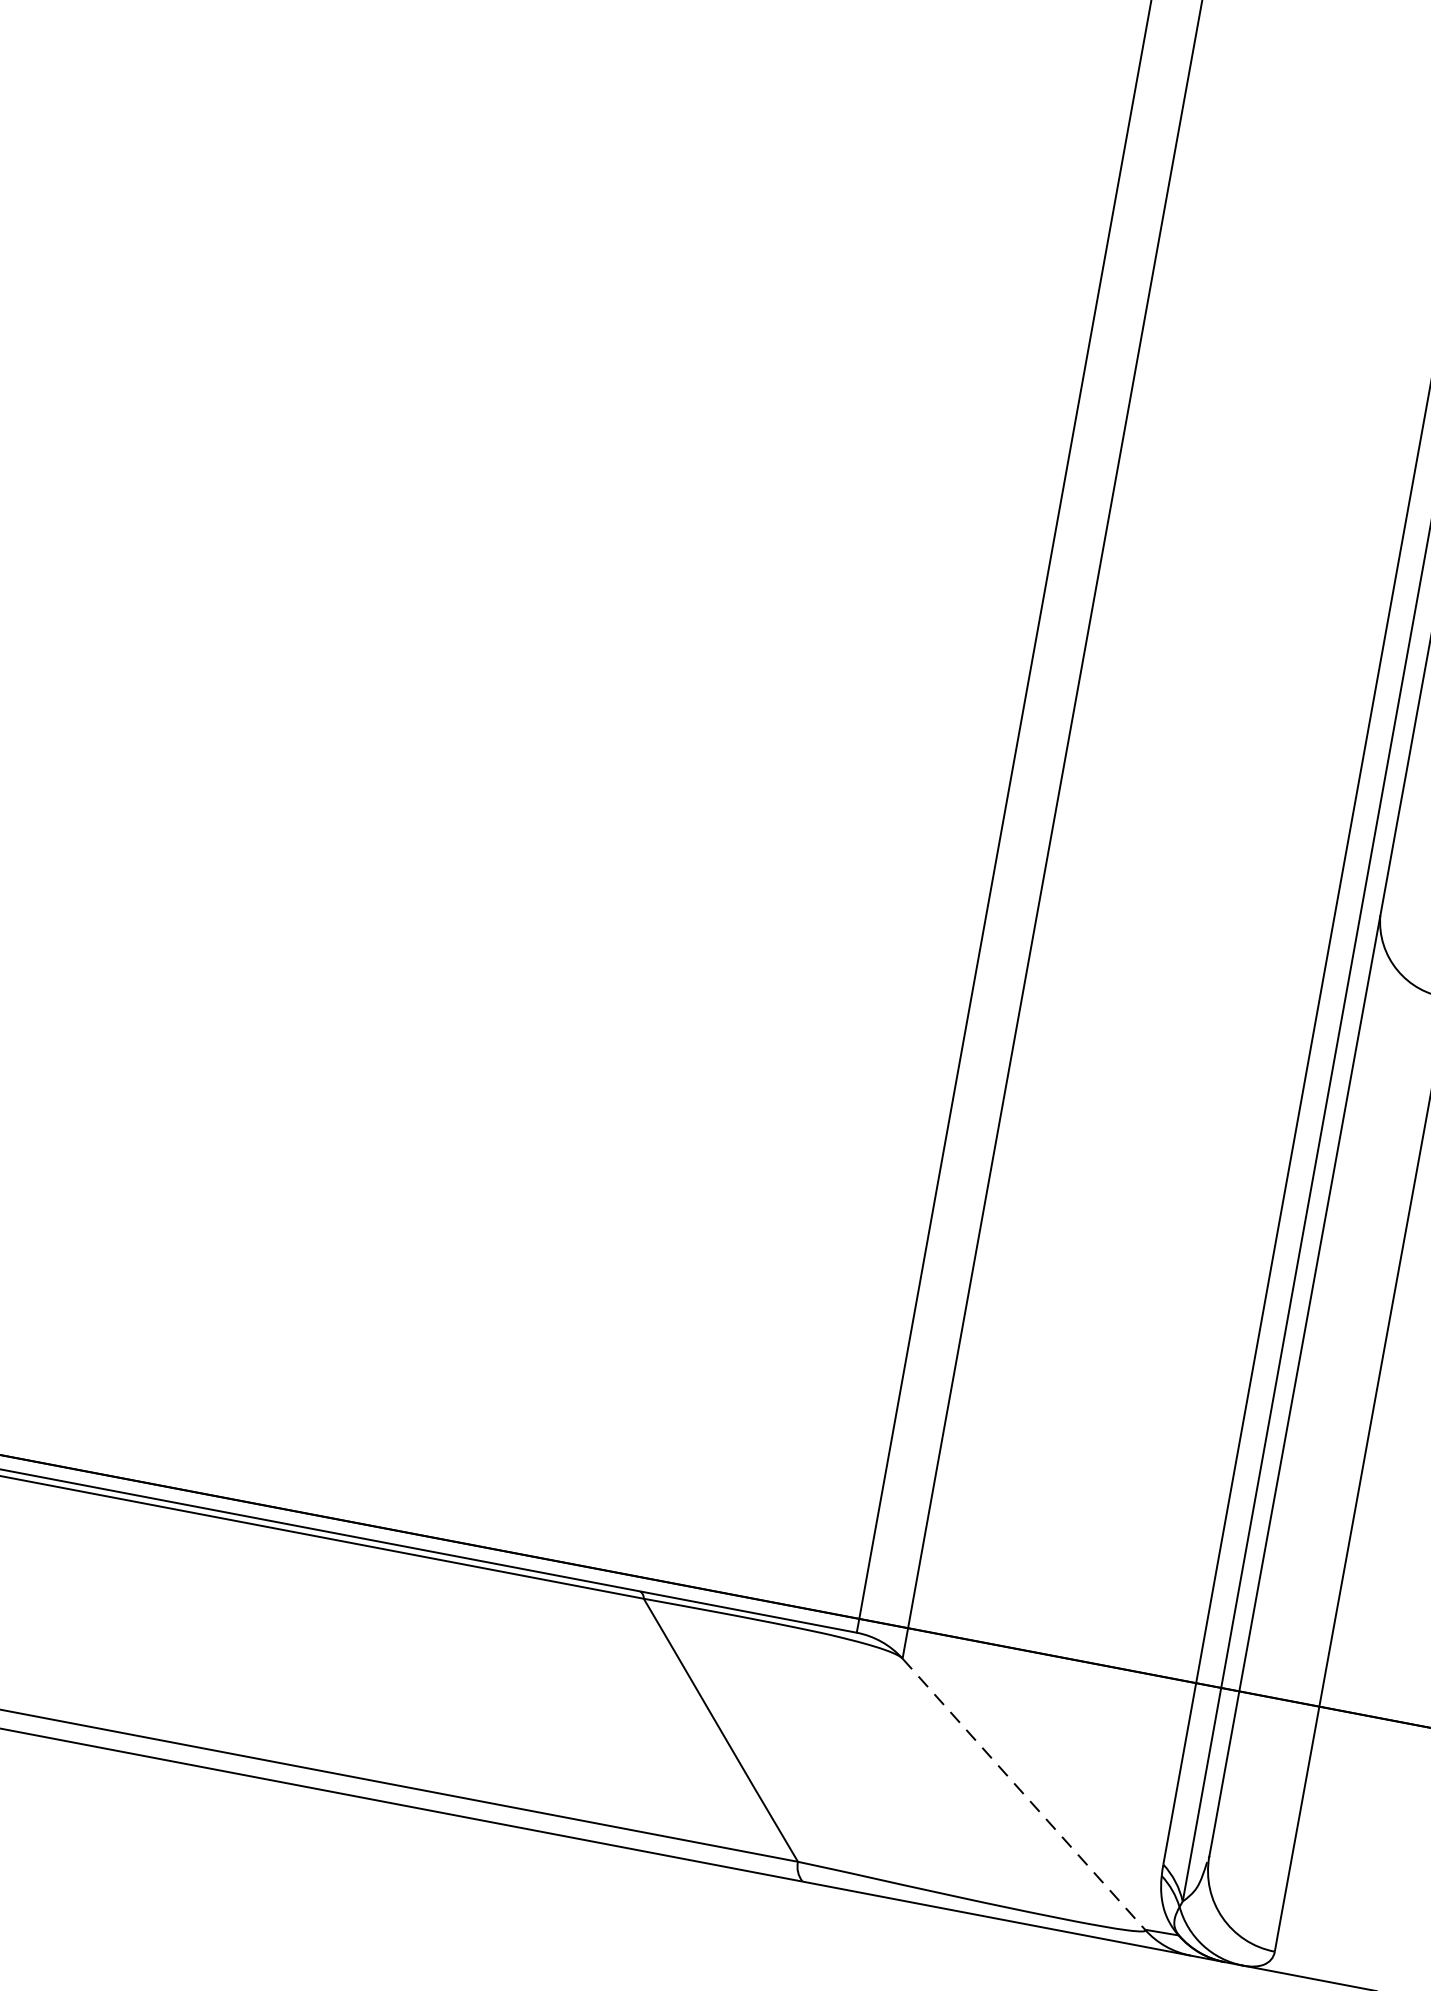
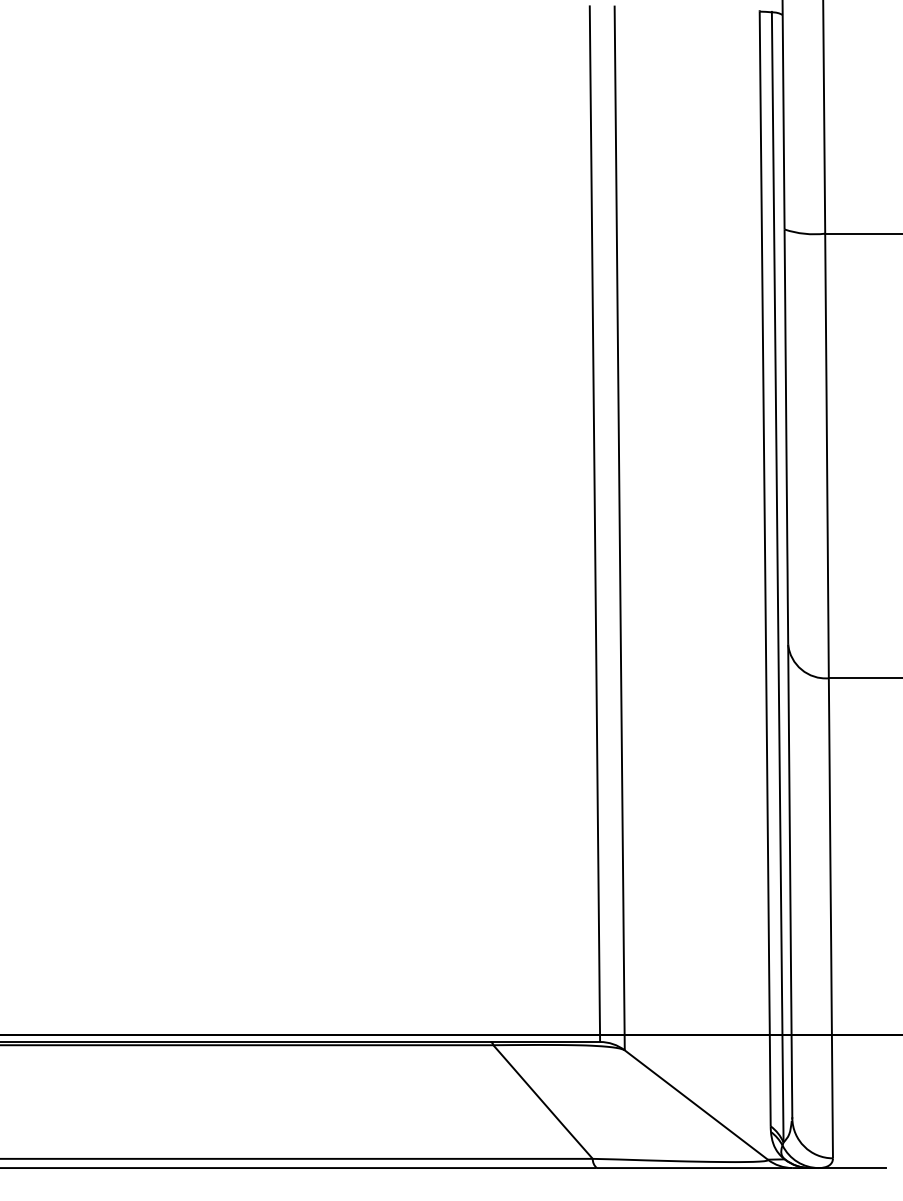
line: (1024, 1795) -> (696, 1105), dashed -> solid

